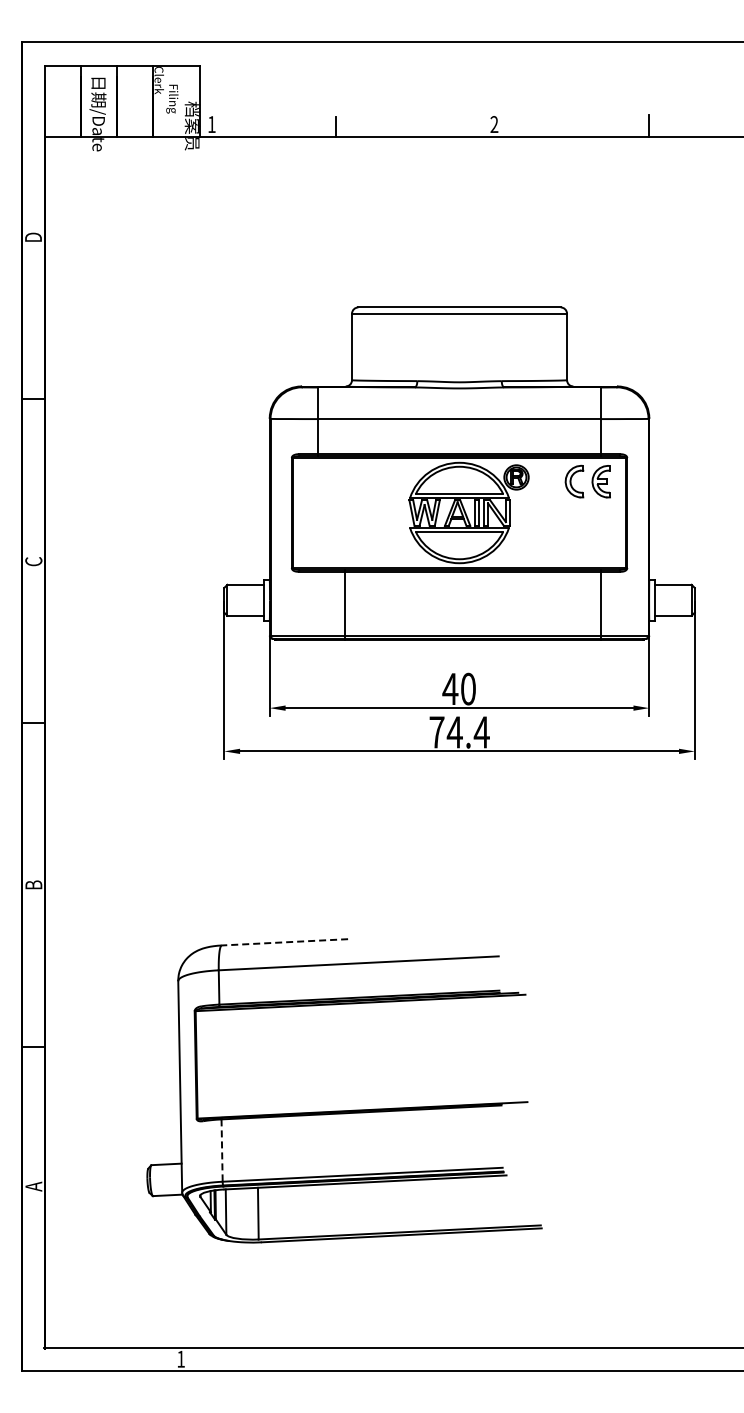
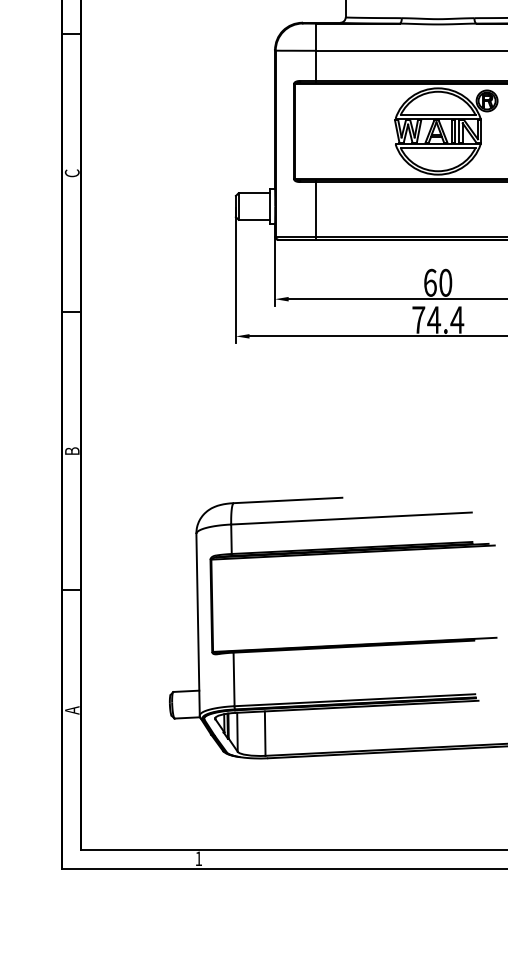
line: (344, 604) -> (316, 210), moved
text: (450, 688) -> (430, 282), 40 -> 60
line: (284, 942) -> (287, 500), dashed -> solid
line: (222, 1151) -> (234, 680), dashed -> solid

